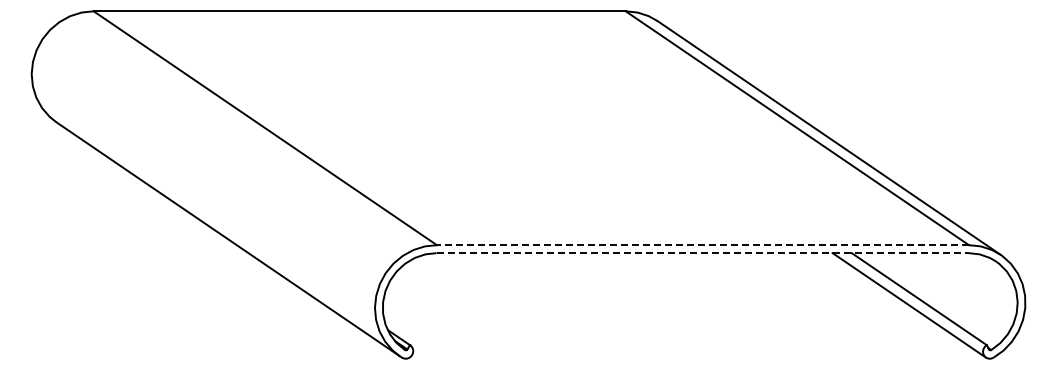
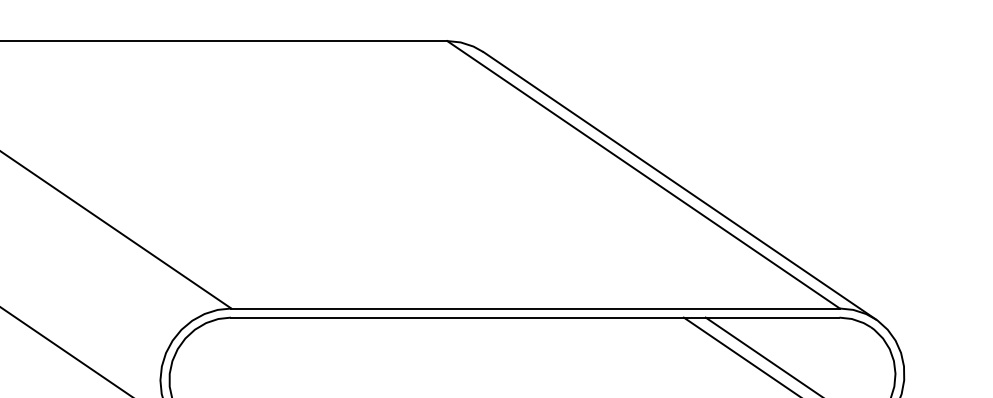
line: (702, 245) -> (535, 308), dashed -> solid
line: (703, 253) -> (536, 318), dashed -> solid

